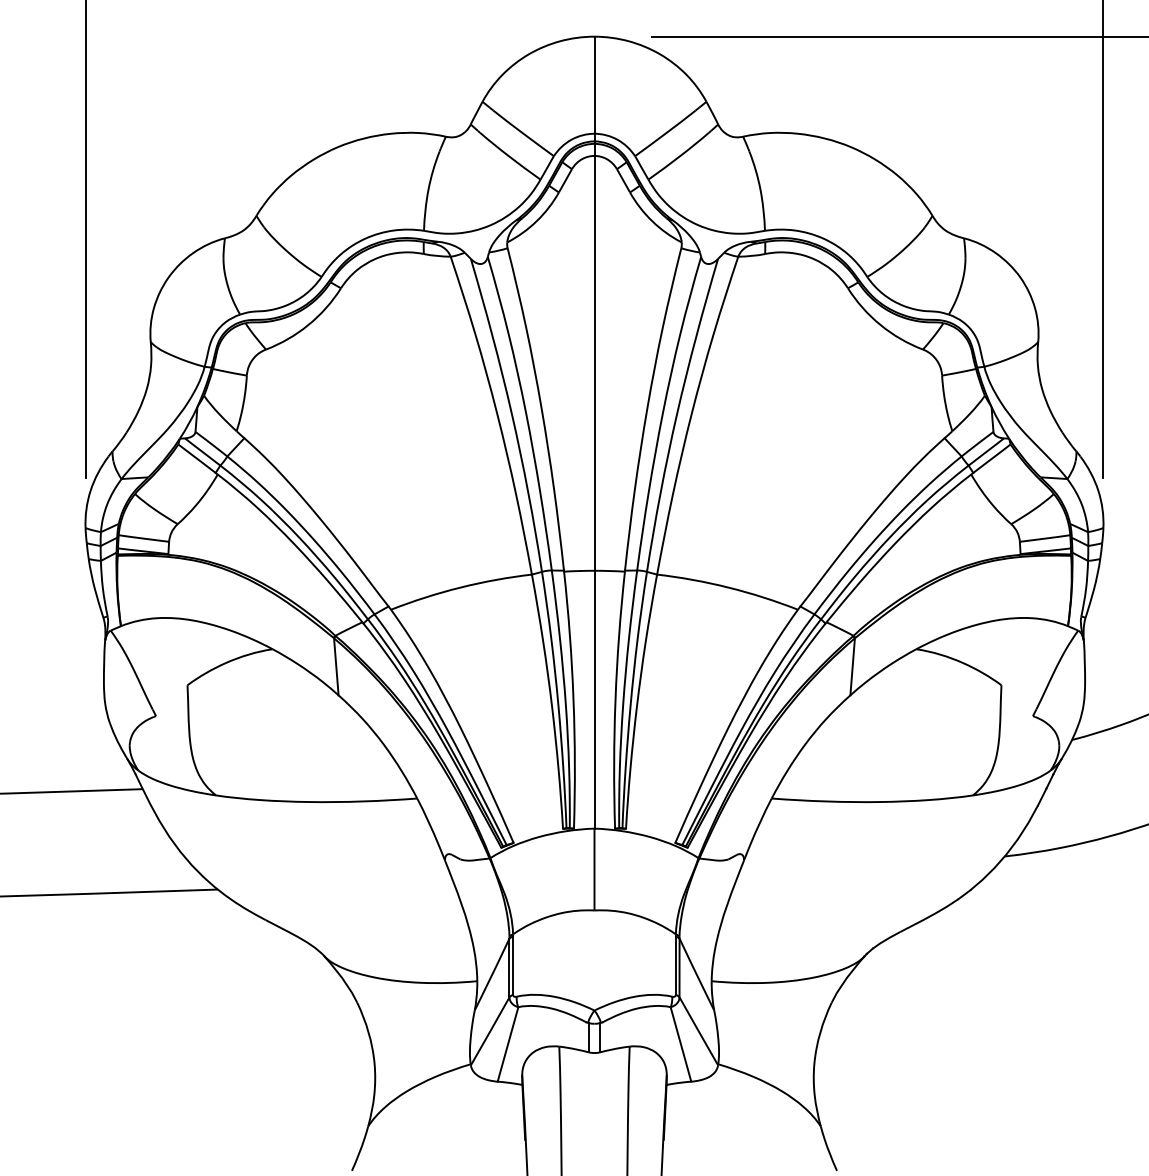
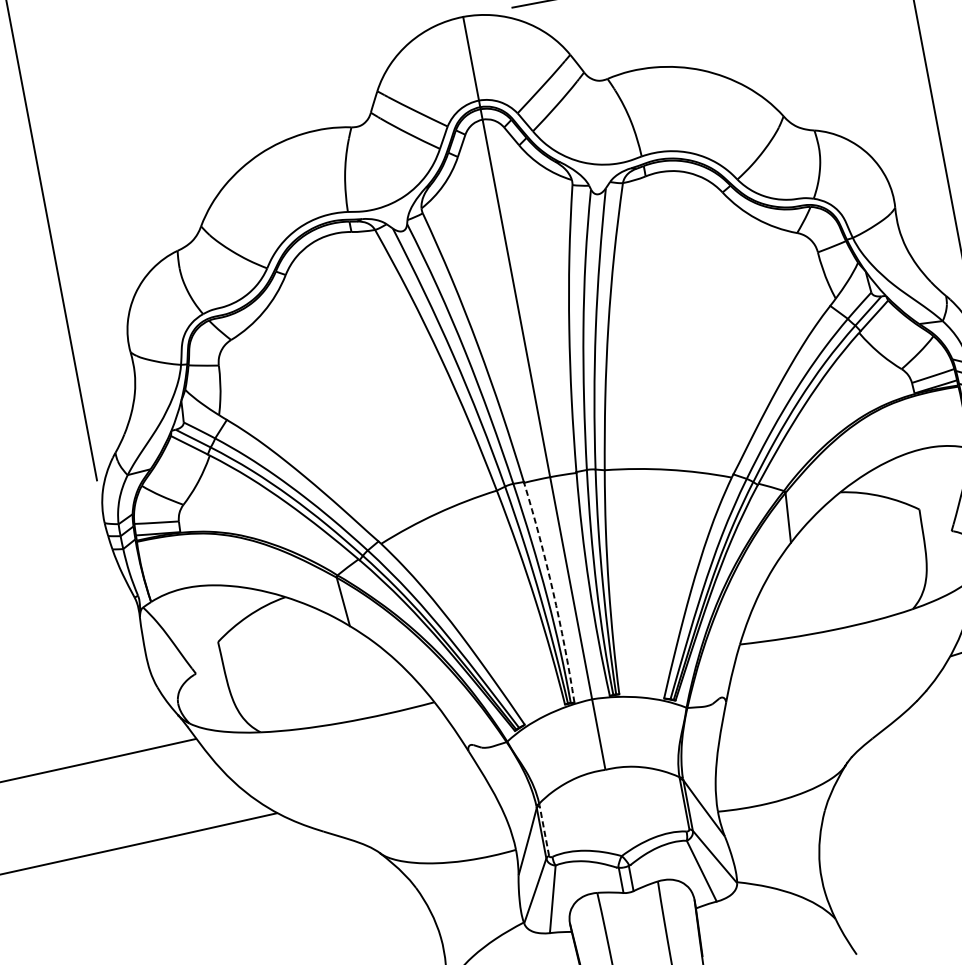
arc: (573, 699) -> (553, 591), solid -> dashed
line: (513, 965) -> (544, 830), solid -> dashed

